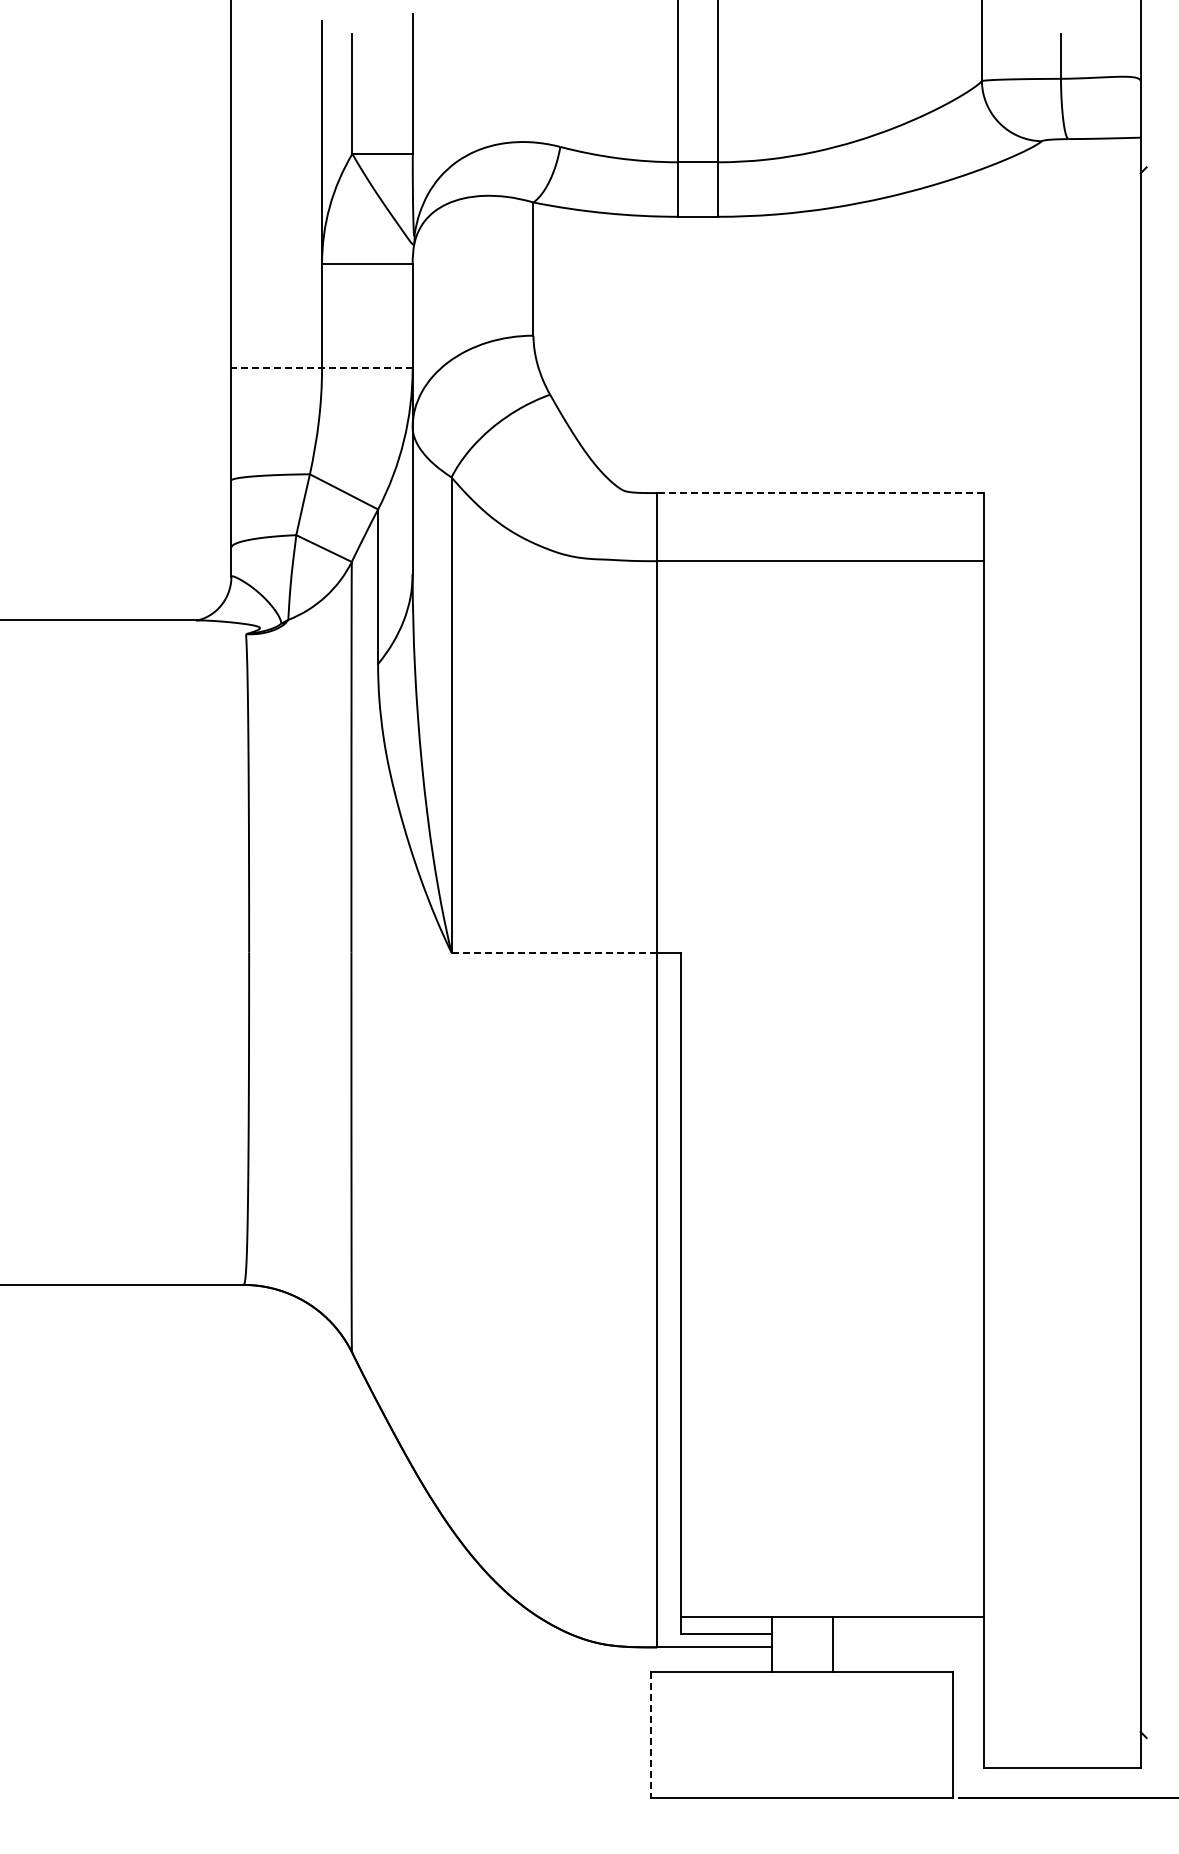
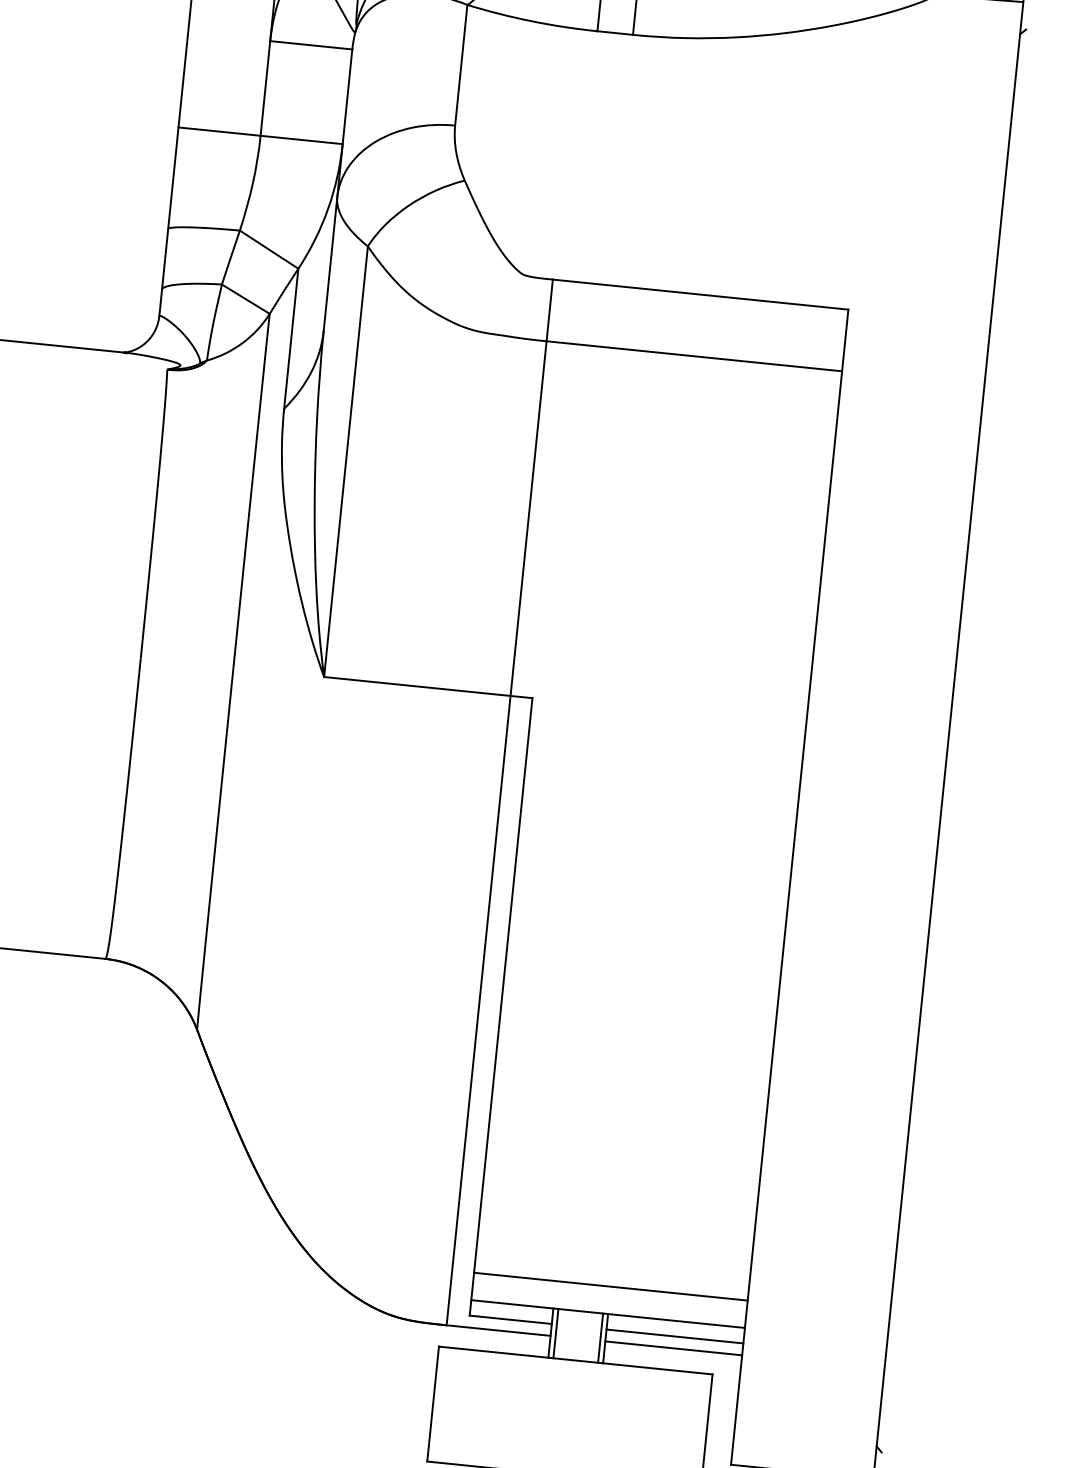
line: (322, 368) -> (260, 135), dashed -> solid
line: (819, 493) -> (699, 294), dashed -> solid
line: (554, 952) -> (417, 686), dashed -> solid
line: (832, 1586) -> (610, 1286), added
line: (907, 1634) -> (674, 1336), added
line: (777, 1644) -> (555, 1333), added
line: (826, 1644) -> (600, 1338), added
line: (907, 1647) -> (673, 1348), added
line: (651, 1735) -> (433, 1404), dashed -> solid

